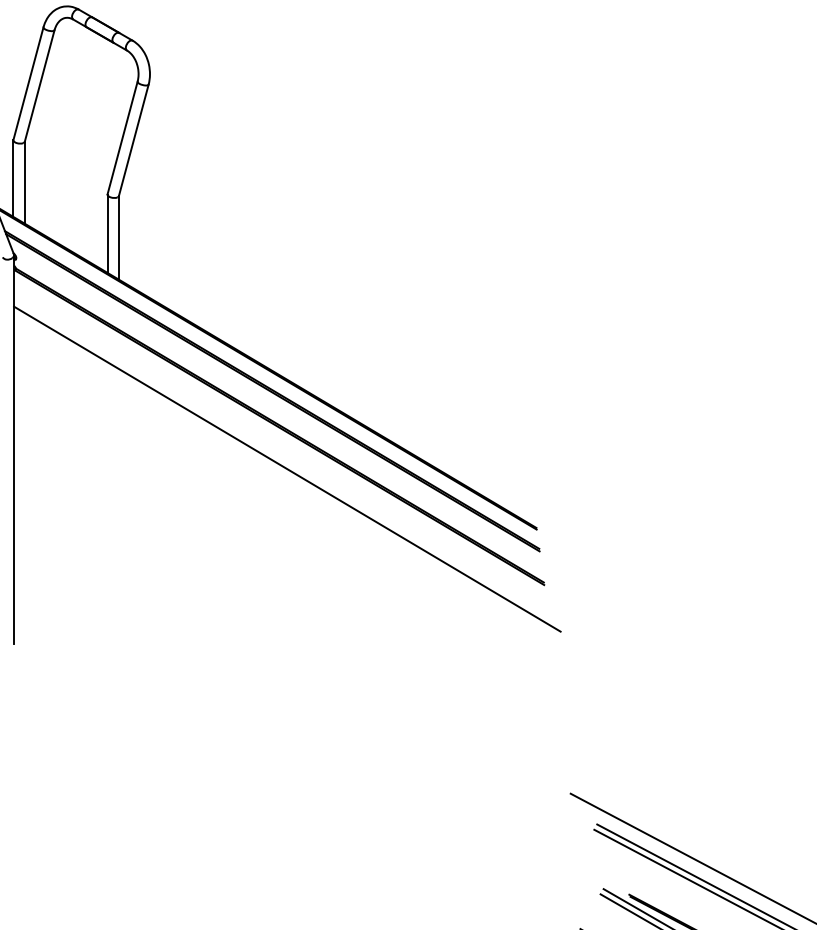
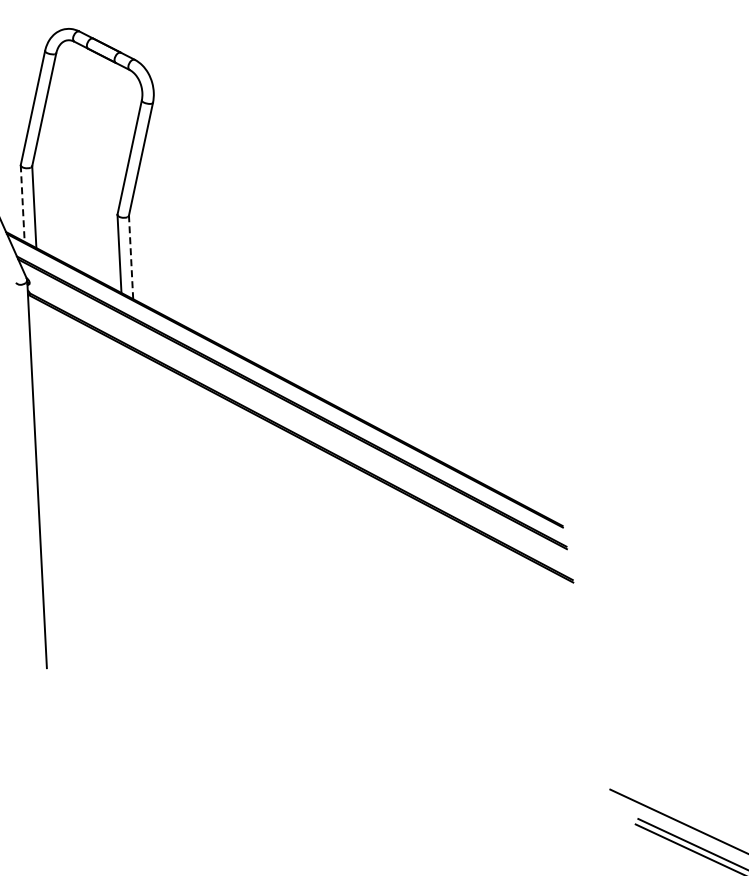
line: (13, 179) -> (22, 204), solid -> dashed
line: (118, 237) -> (130, 257), solid -> dashed
line: (287, 468) -> (311, 479), removed

